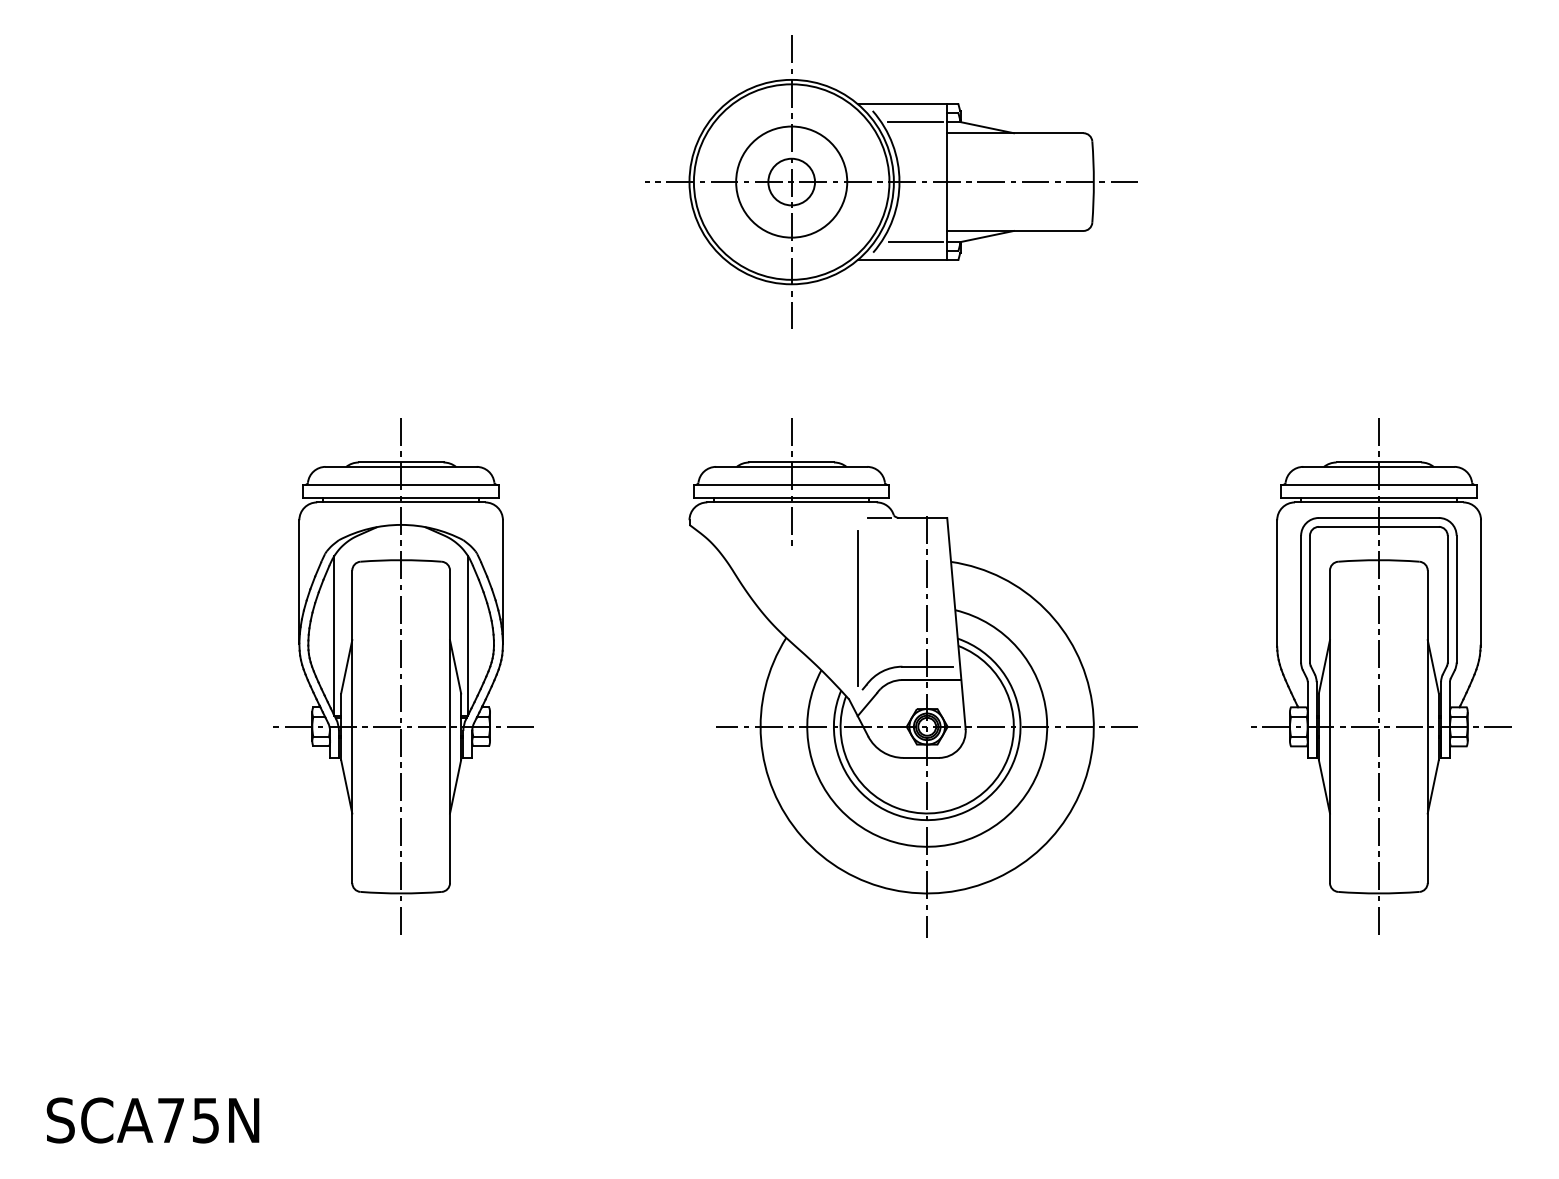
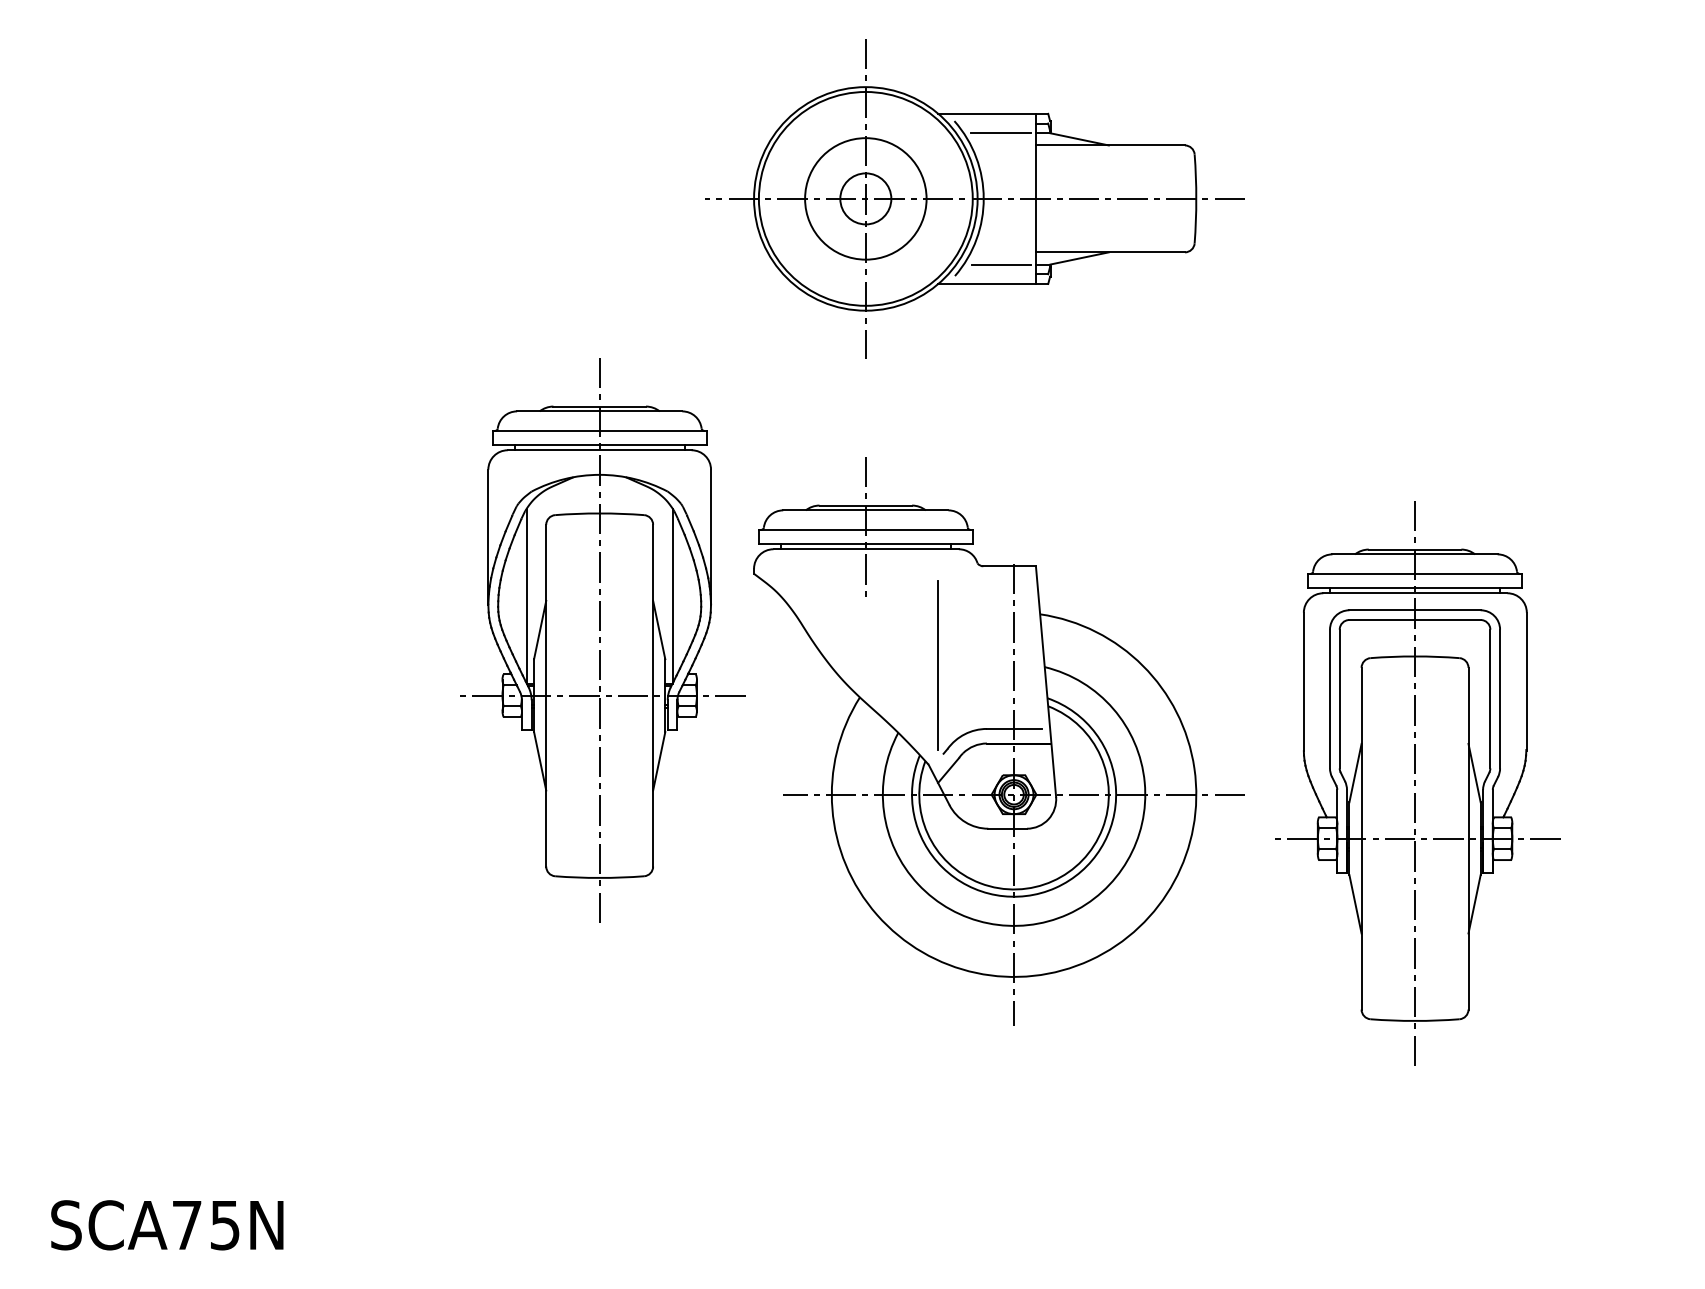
line: (879, 518) -> (961, 566), removed
part: (403, 676) -> (602, 640), moved
part: (1381, 676) -> (1417, 783), moved

